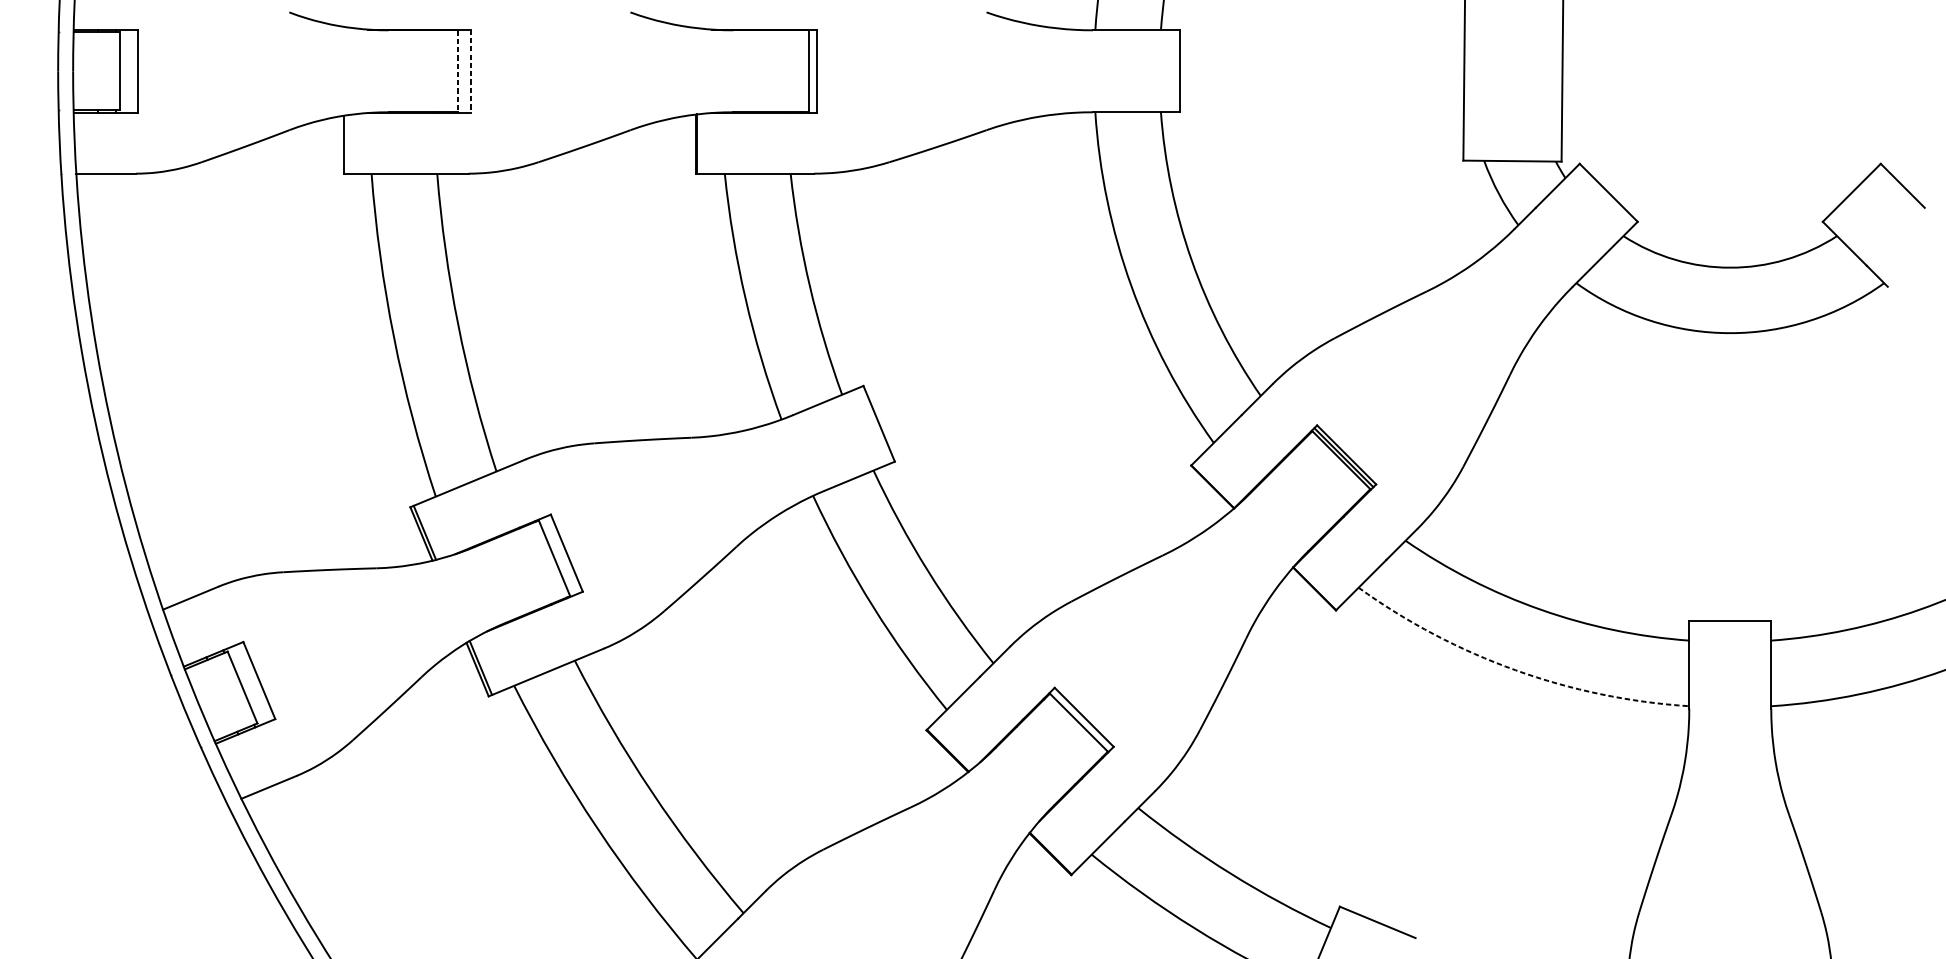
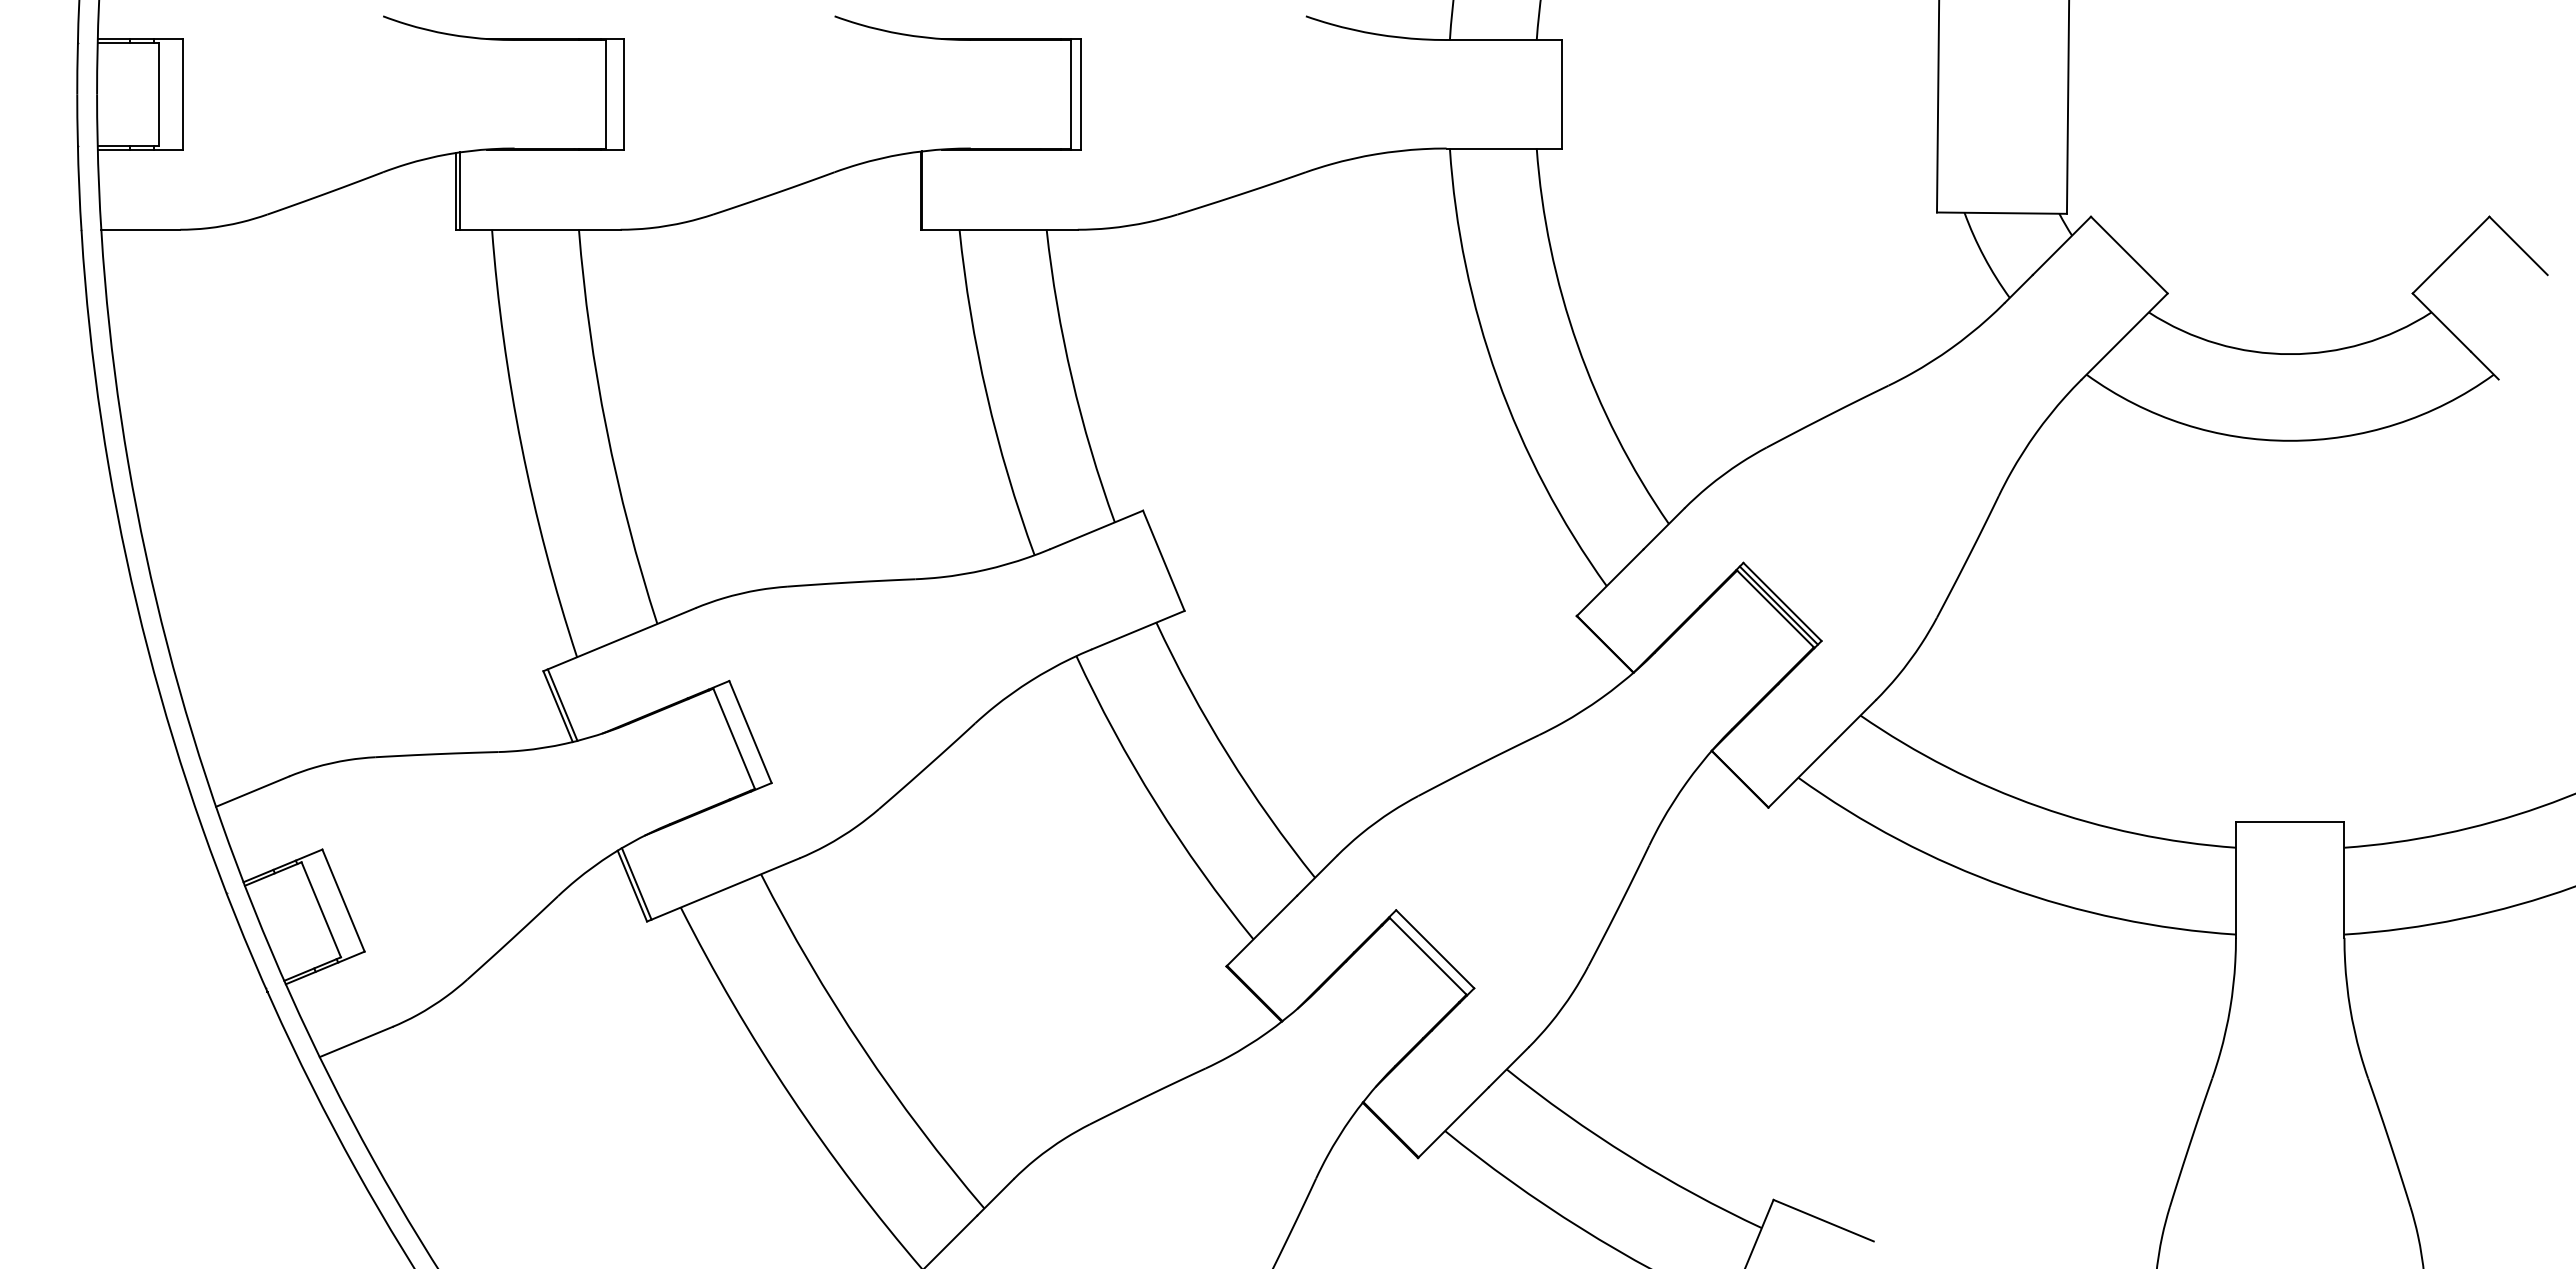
line: (457, 71) -> (605, 94), dashed -> solid
line: (470, 71) -> (623, 94), dashed -> solid
line: (347, 144) -> (460, 190), added
arc: (1515, 669) -> (2006, 886), dashed -> solid

